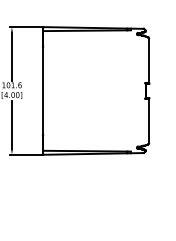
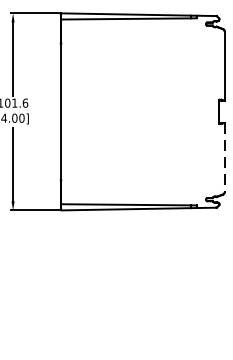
line: (149, 121) -> (225, 159), solid -> dashed

